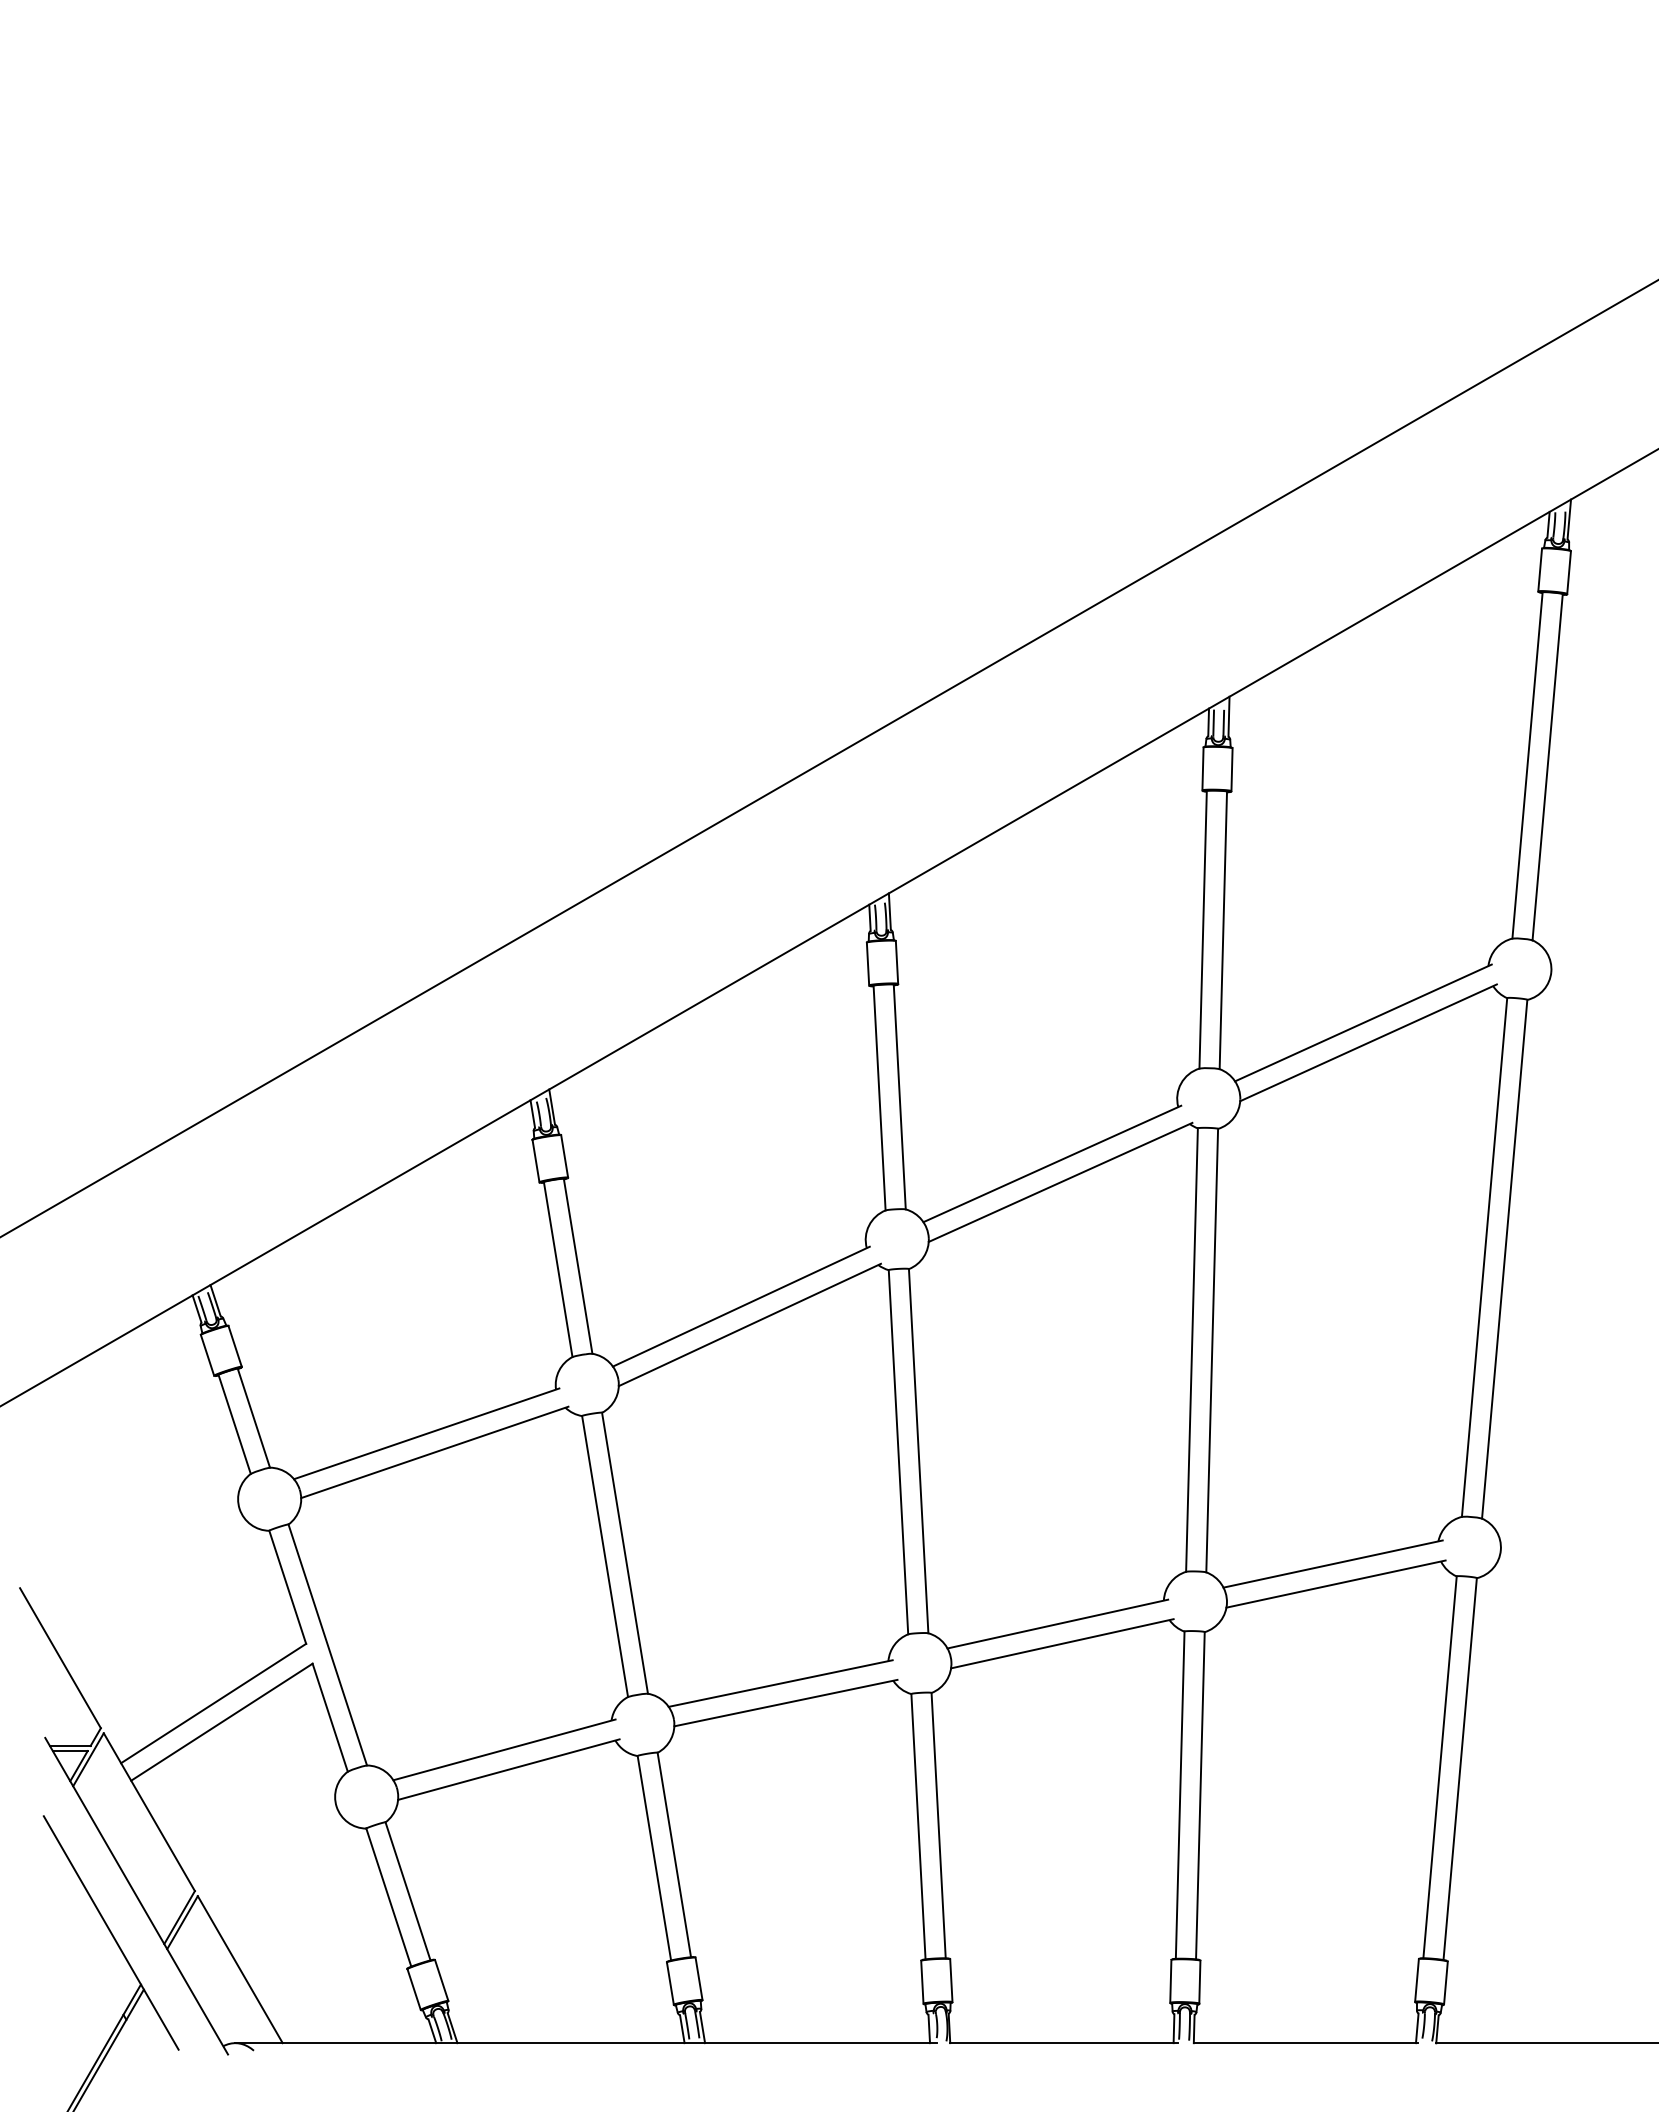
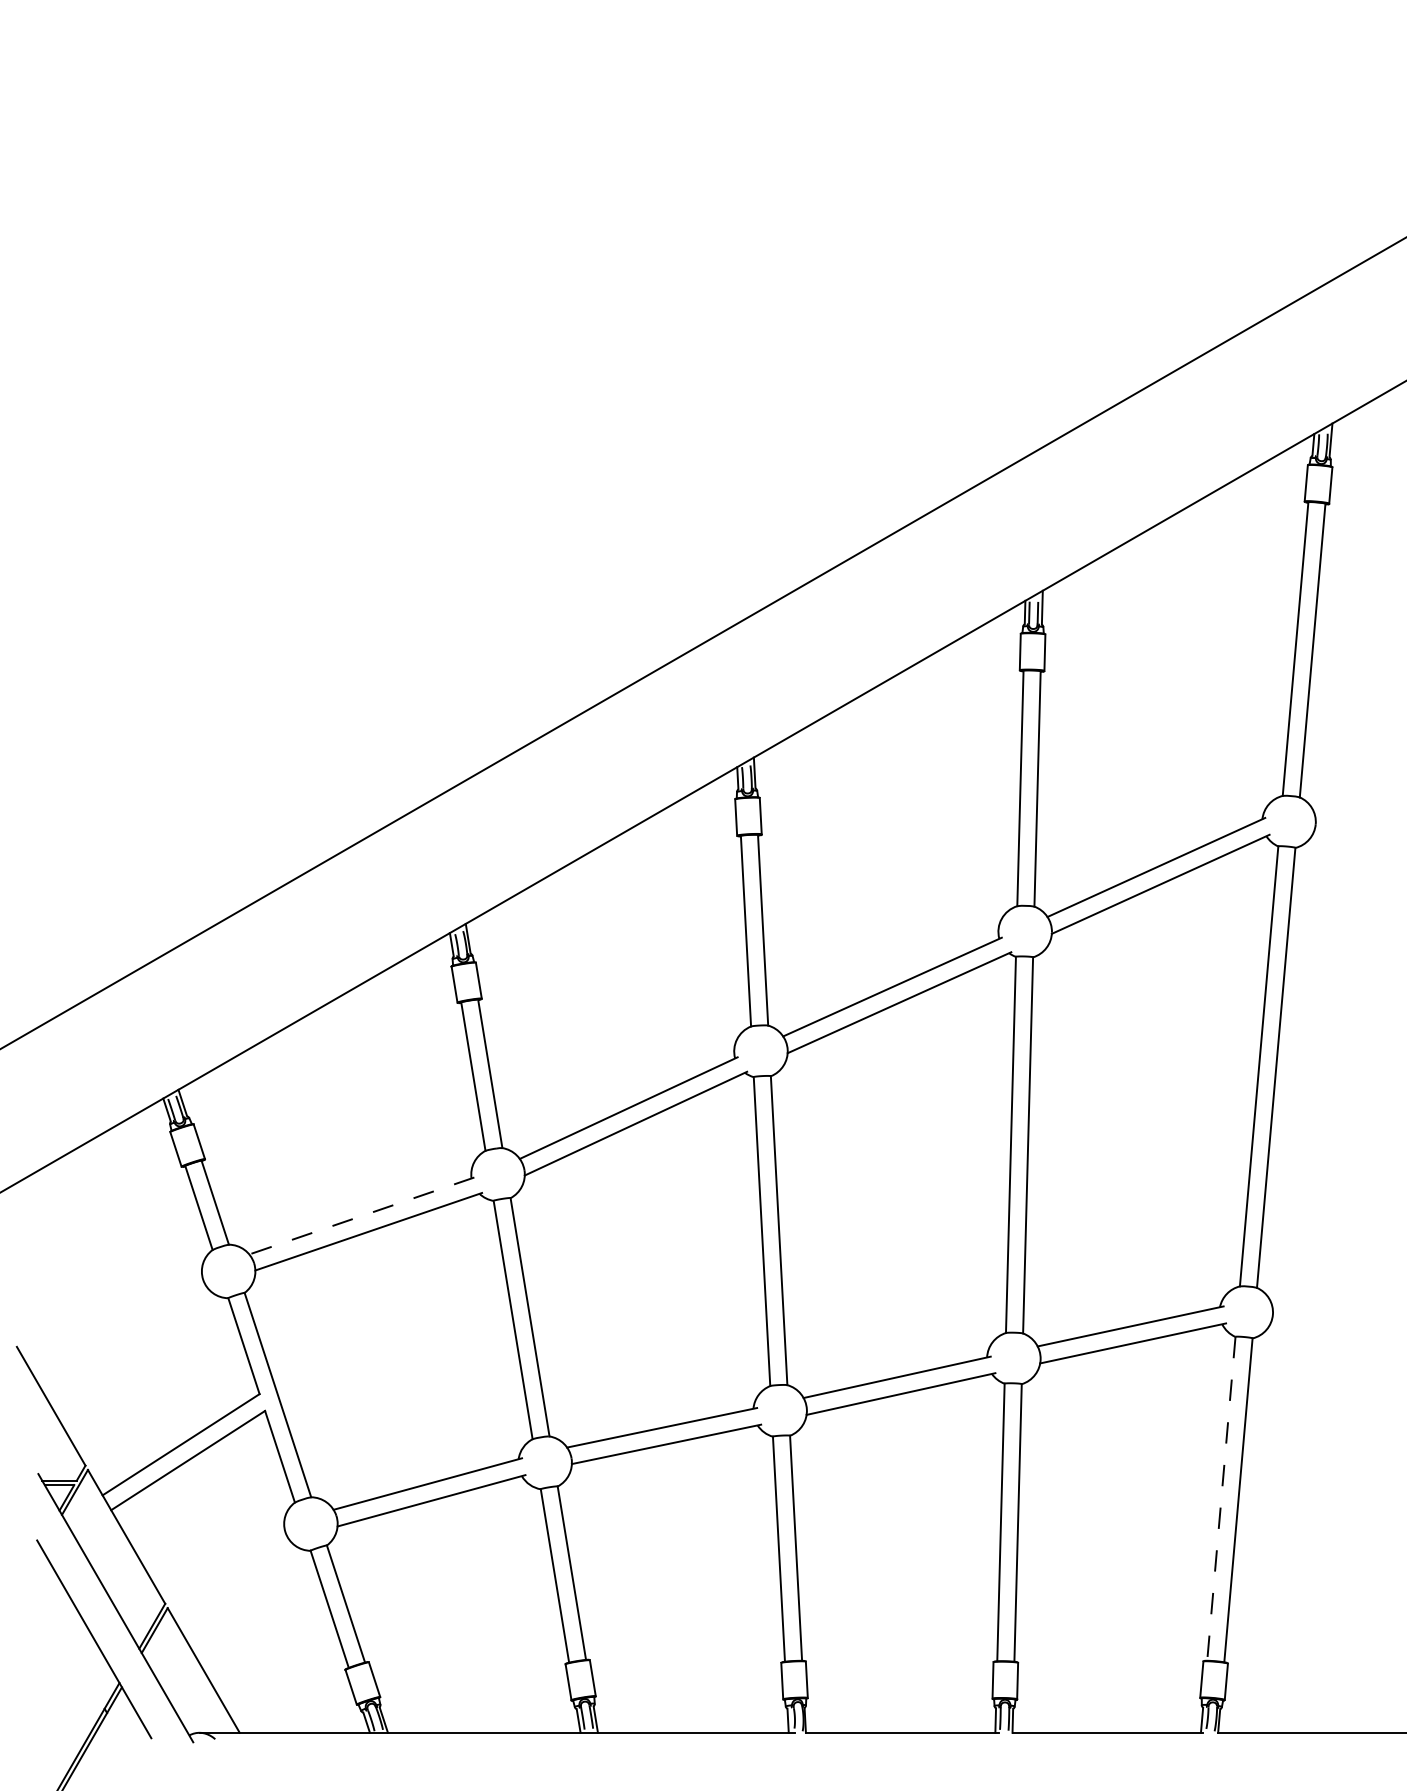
line: (426, 1434) -> (361, 1216), solid -> dashed
line: (1440, 1767) -> (1221, 1498), solid -> dashed

